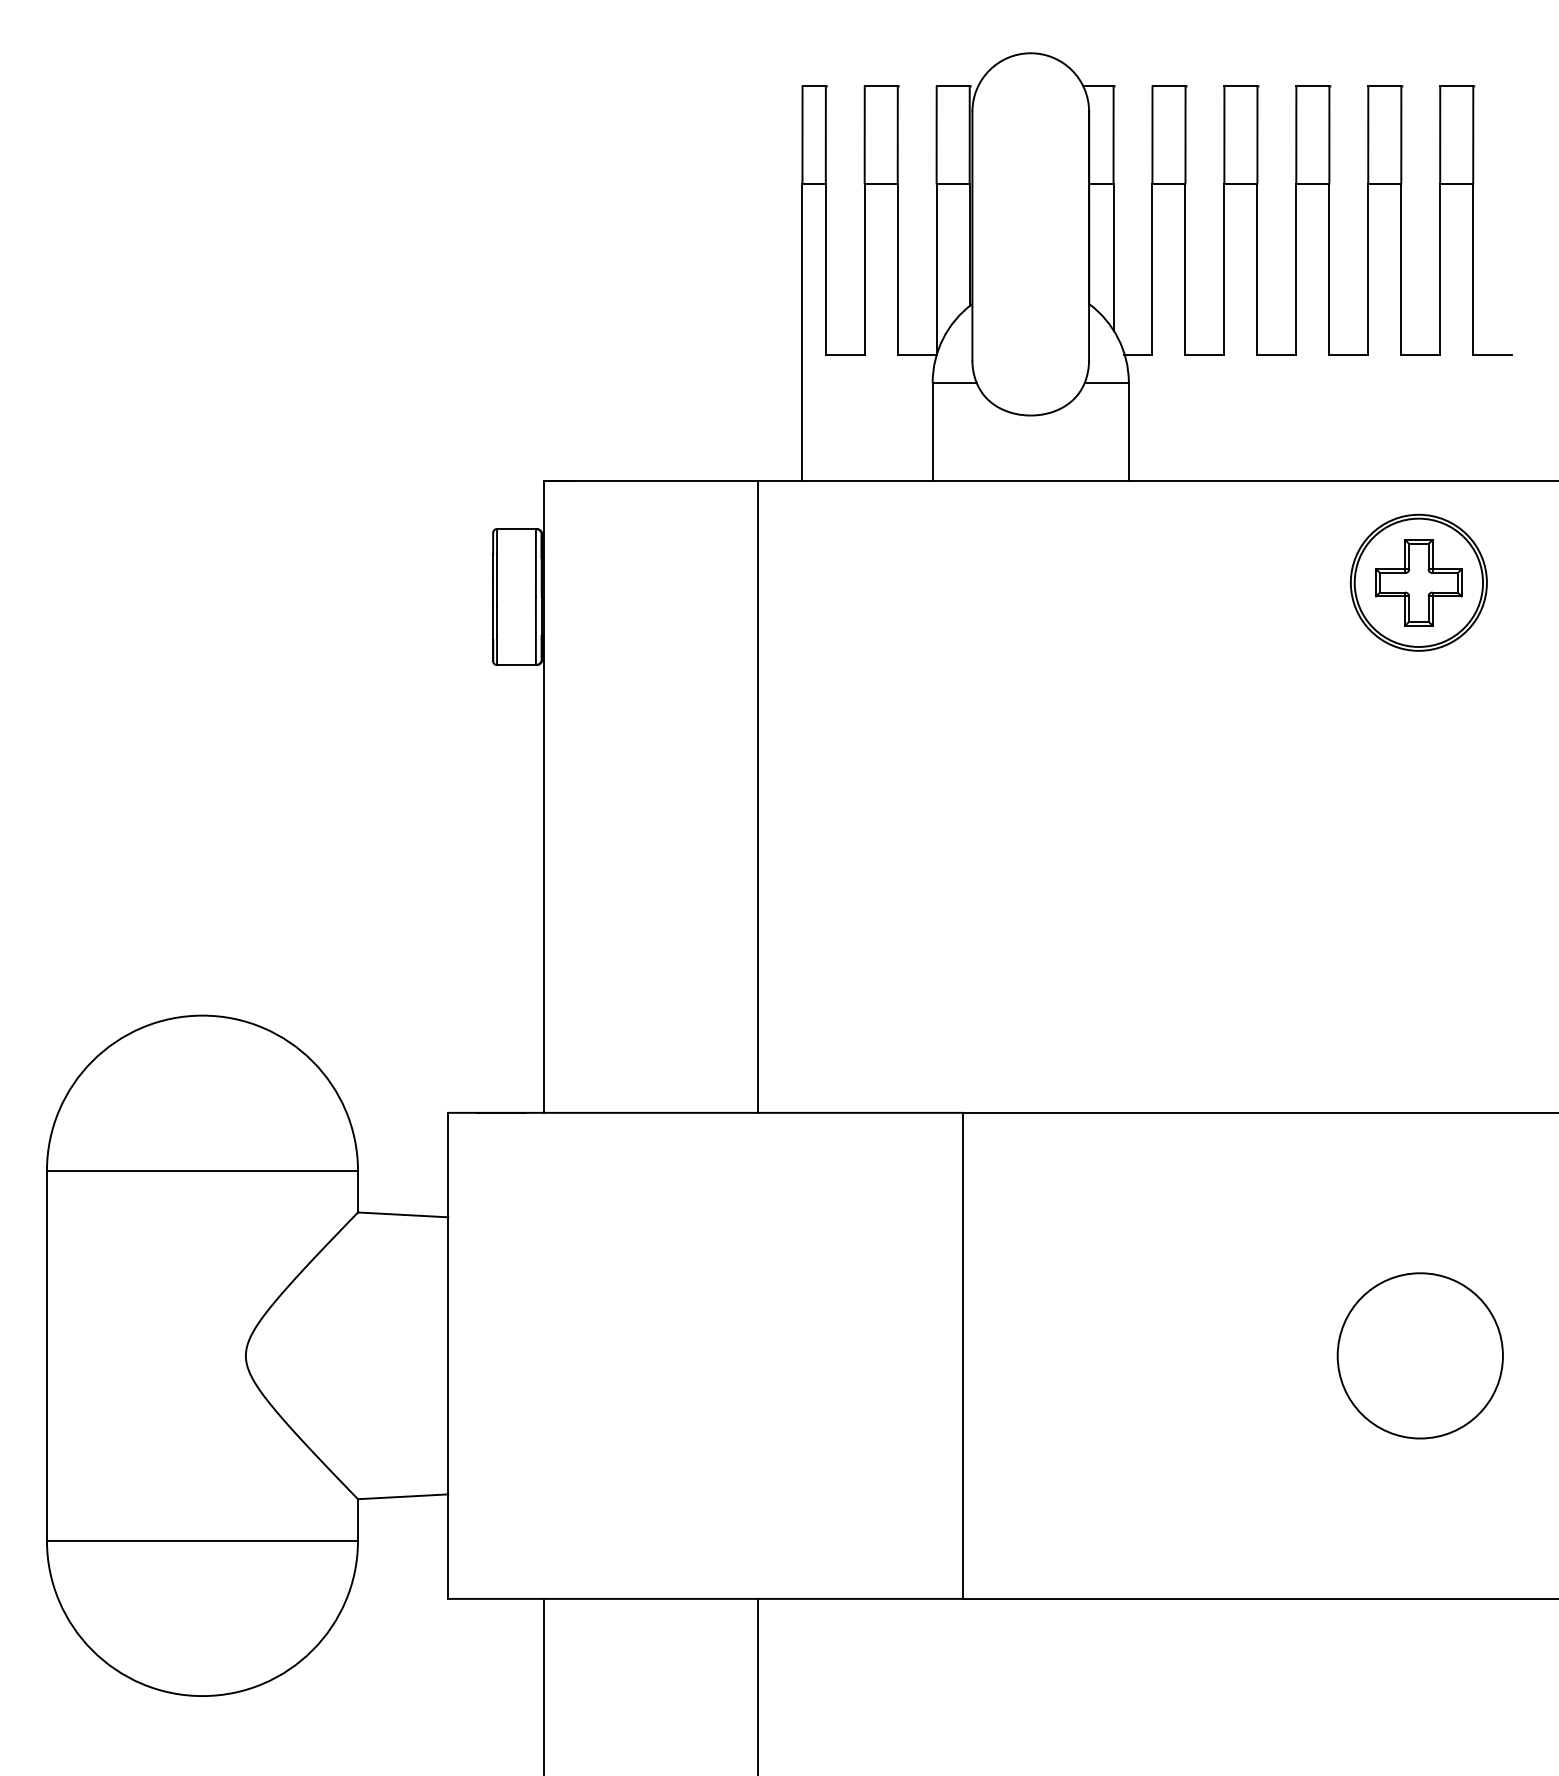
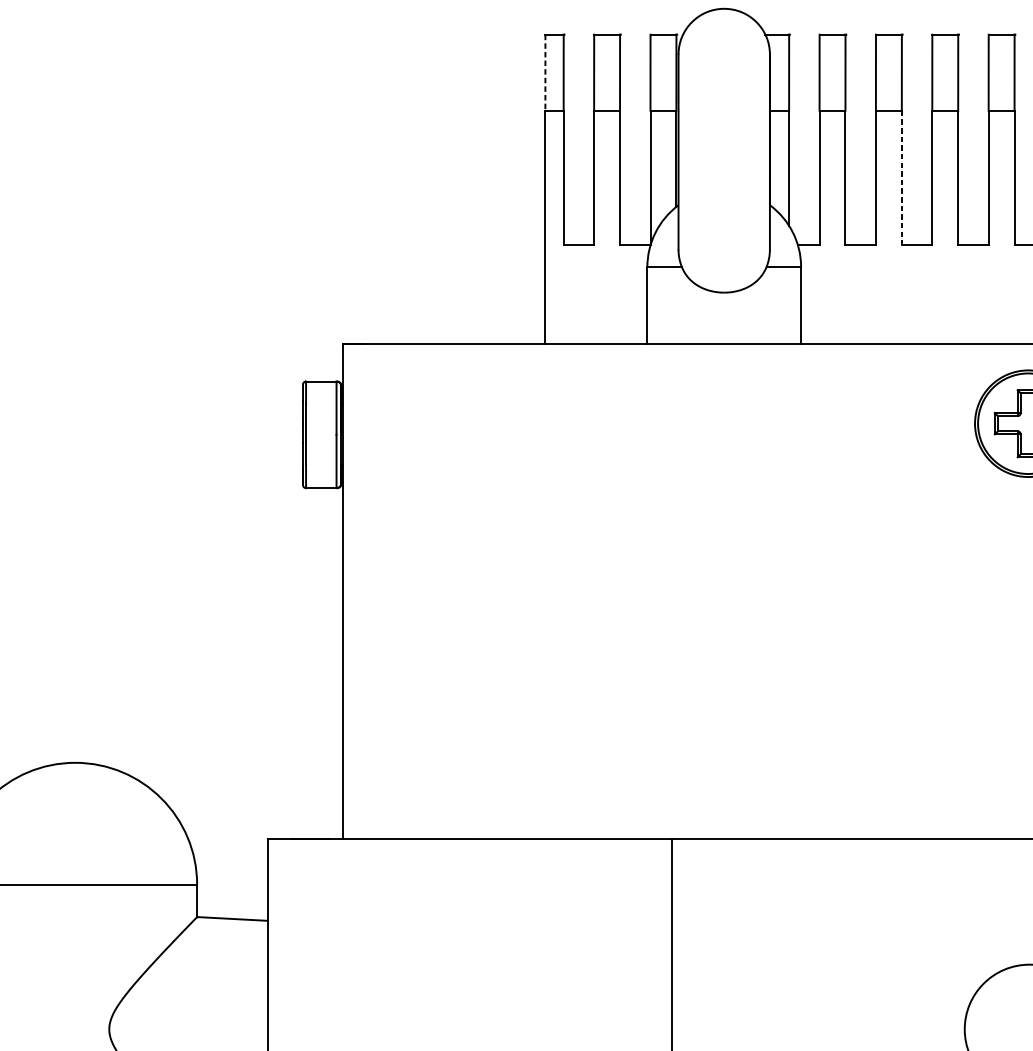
line: (802, 134) -> (545, 72), solid -> dashed
line: (1257, 269) -> (901, 178), solid -> dashed
line: (757, 796) -> (510, 591), removed

